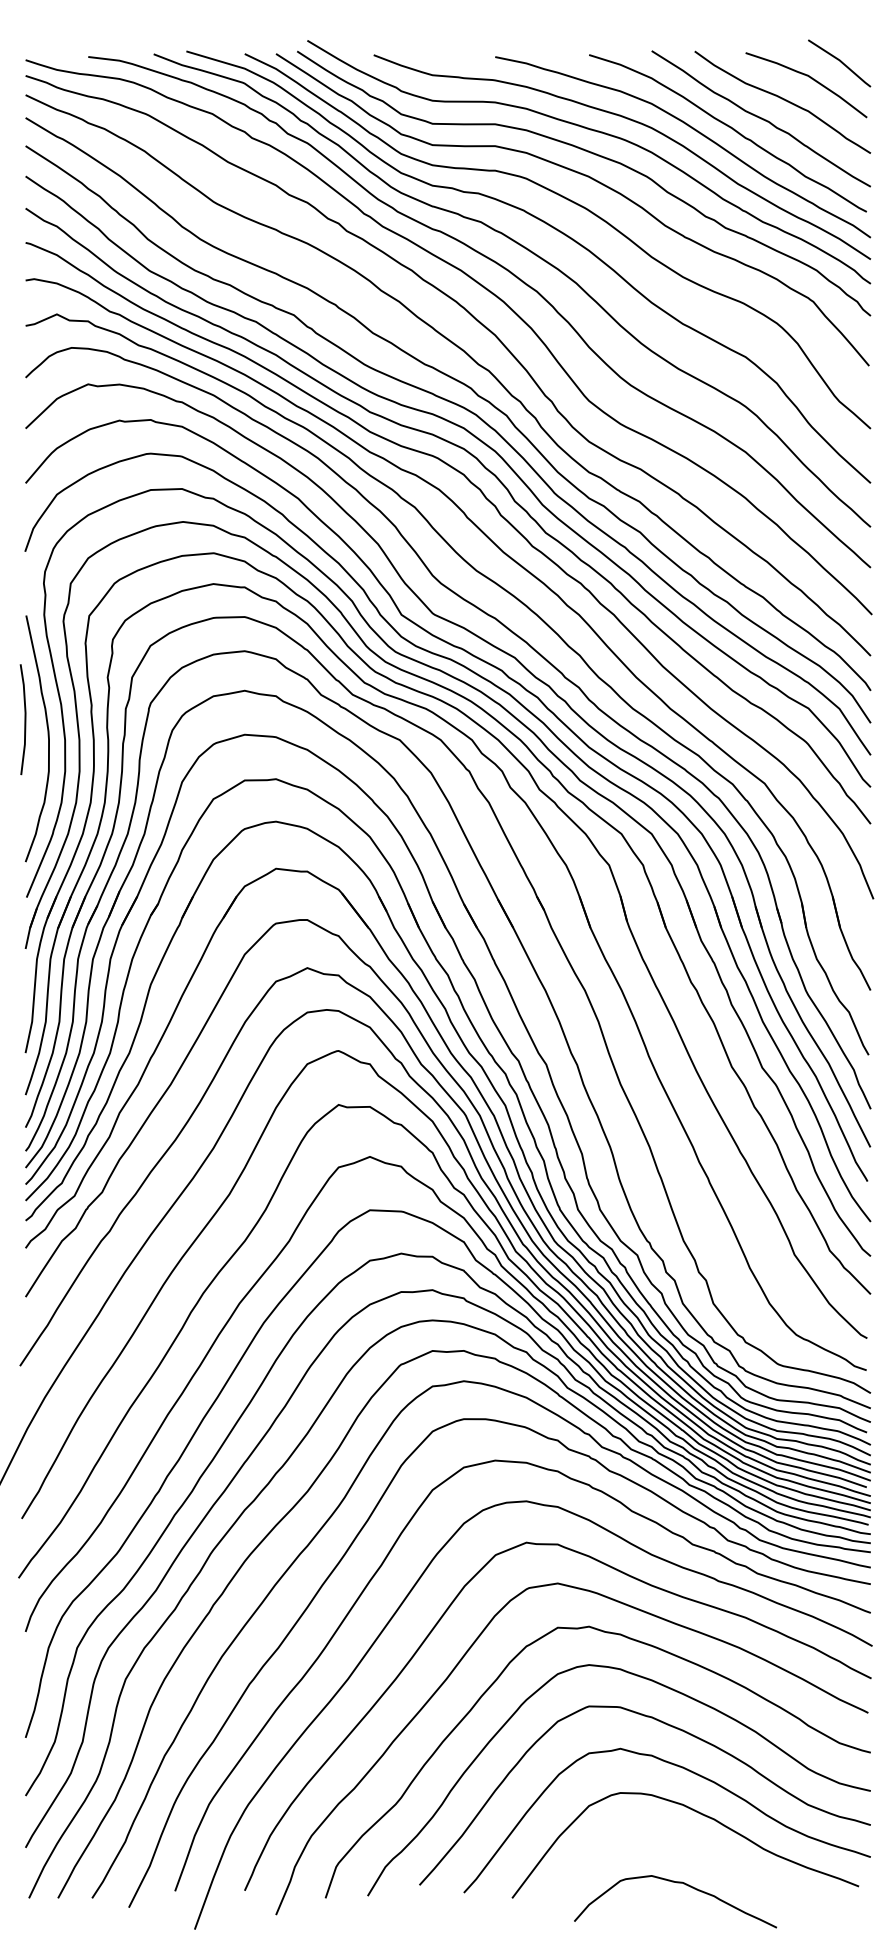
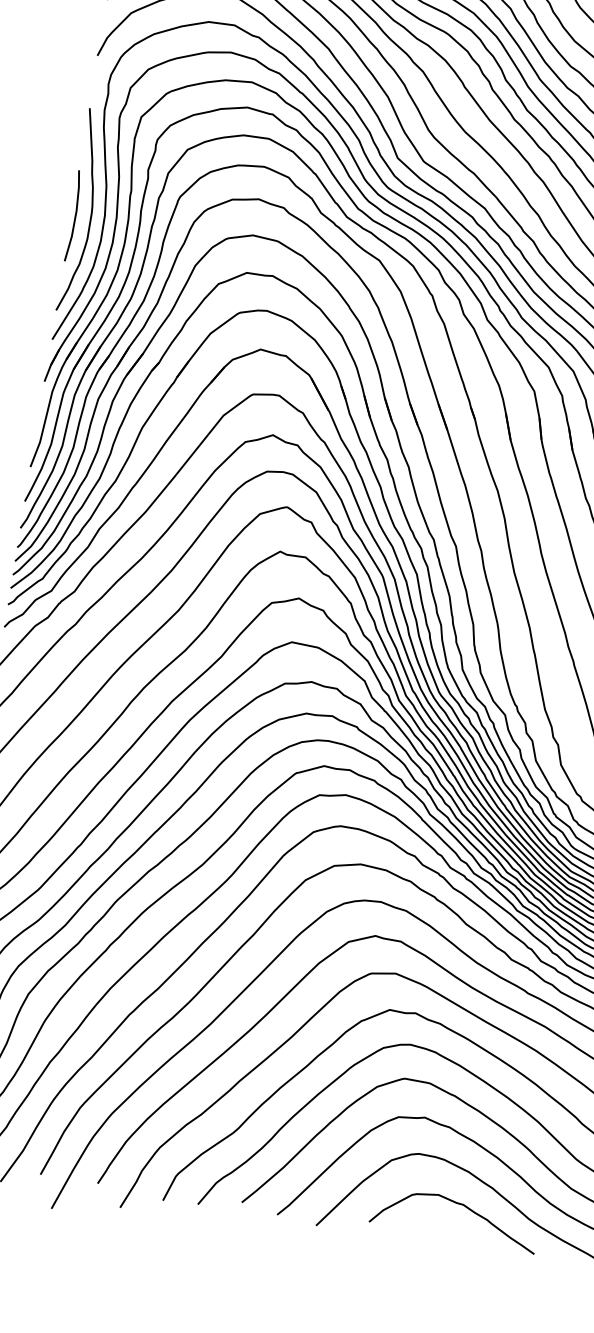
line: (24, 719) -> (74, 216), moved
curve: (676, 1883) -> (457, 1204), moved

